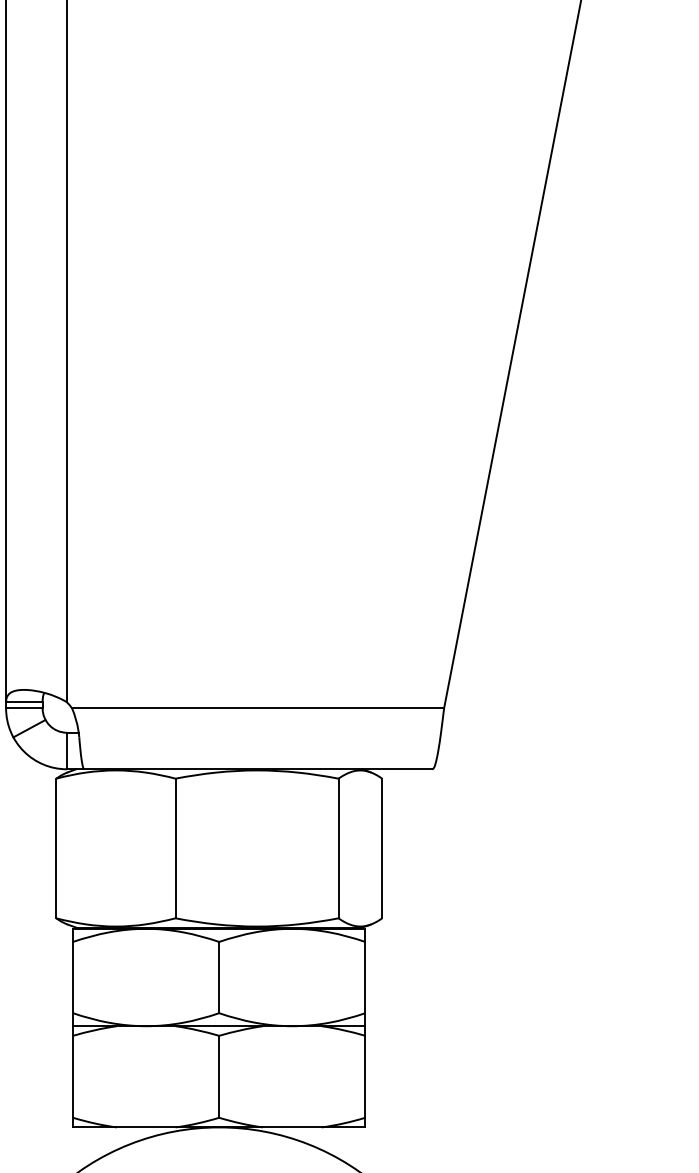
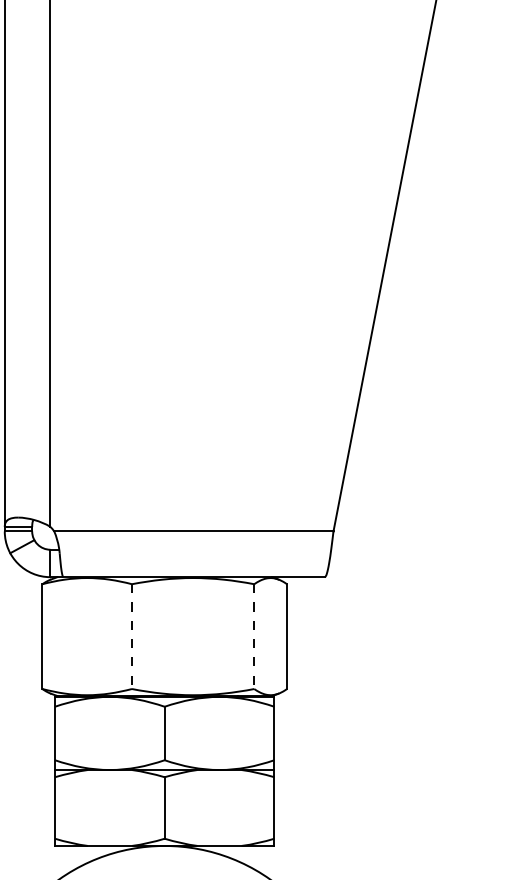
line: (175, 848) -> (131, 636), solid -> dashed
line: (338, 848) -> (254, 636), solid -> dashed

